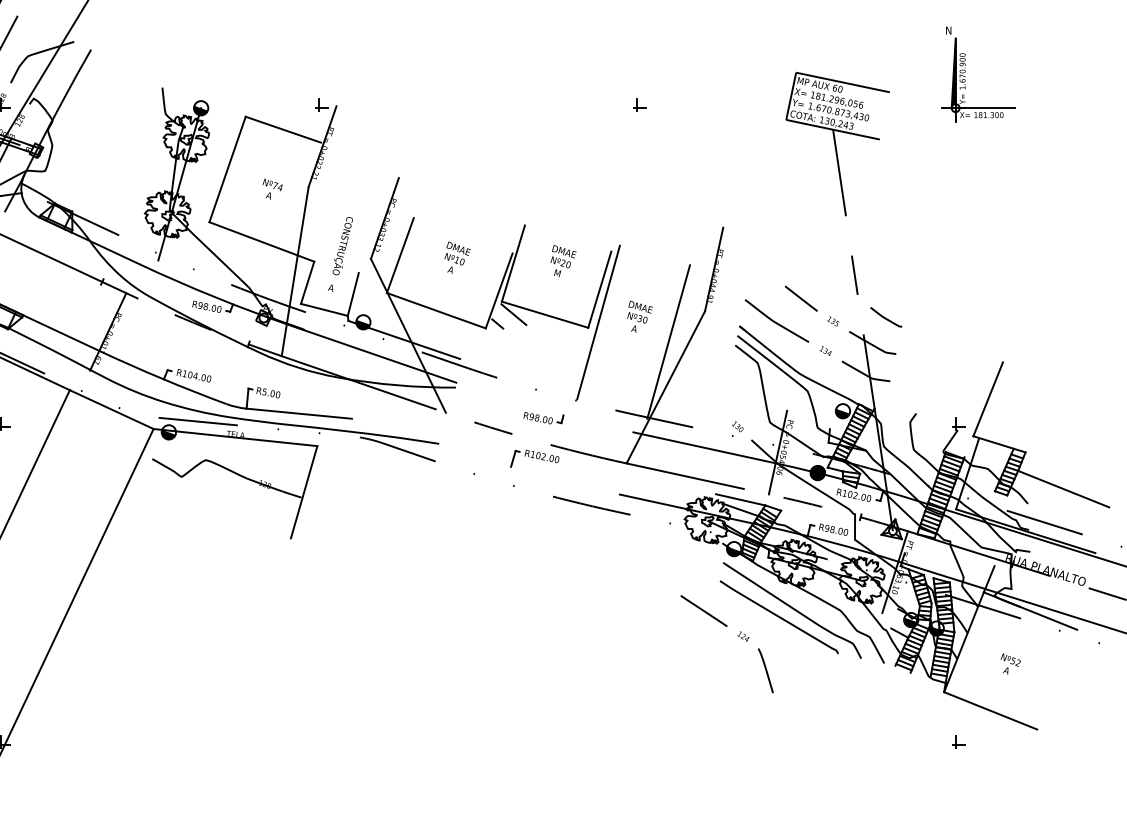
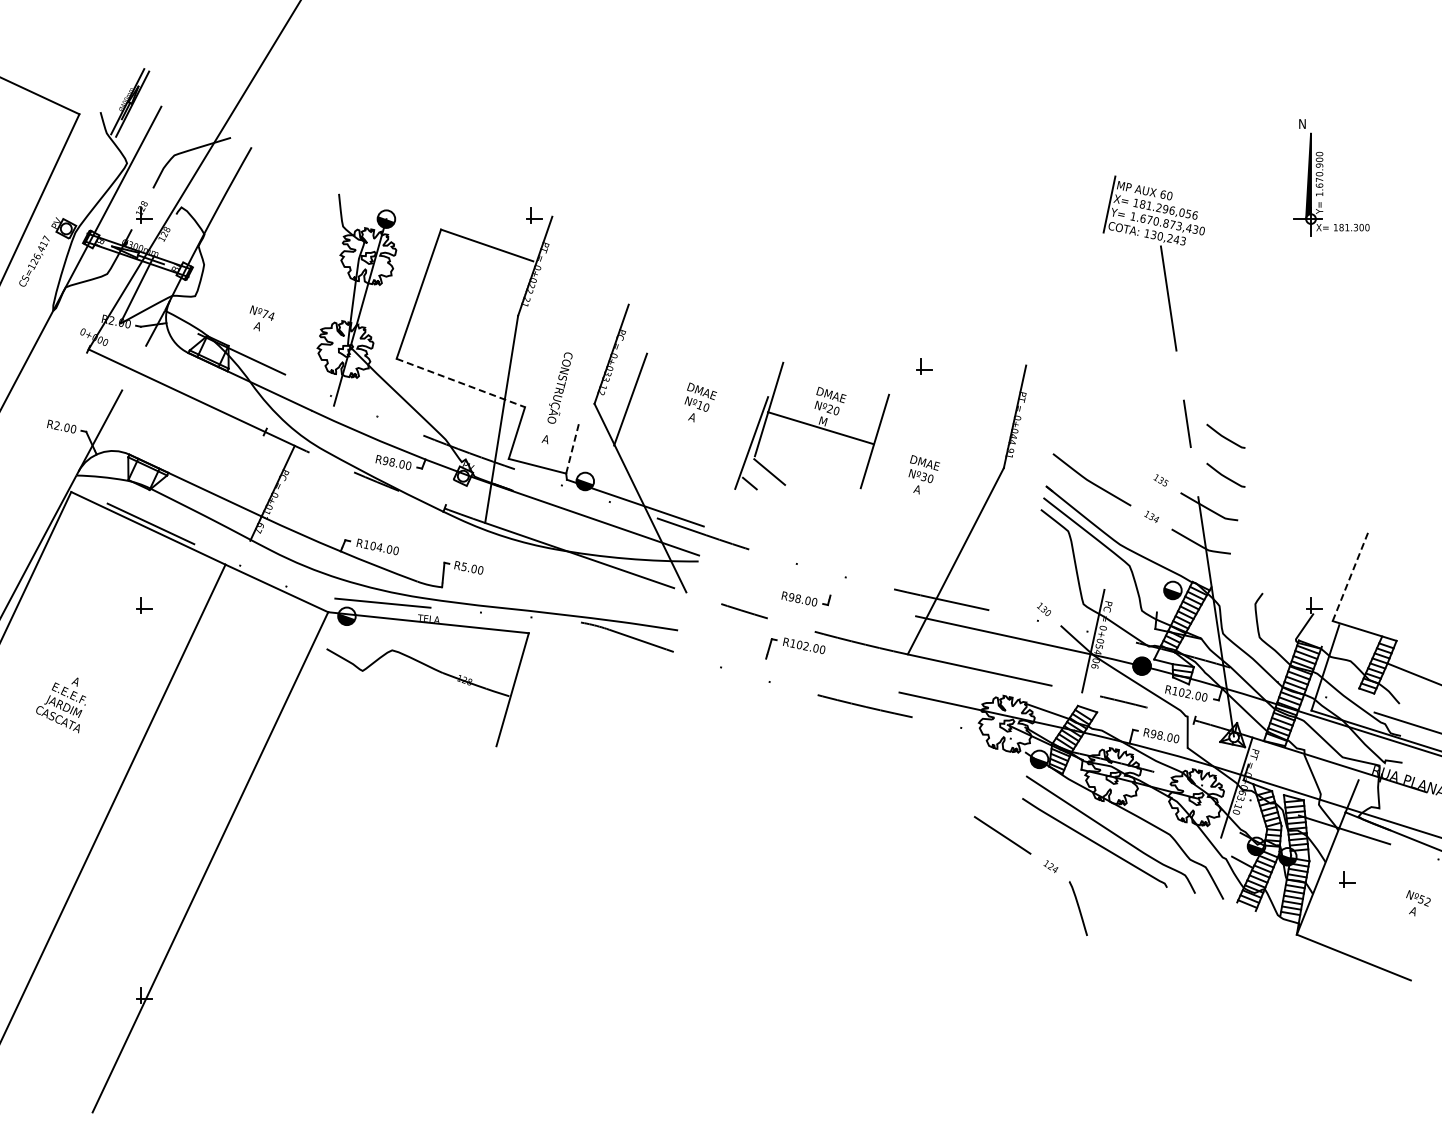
line: (842, 82) -> (1172, 187), removed
part: (640, 105) -> (924, 366), moved
line: (987, 108) -> (1349, 219), removed
line: (832, 129) -> (1160, 245), removed
text: (272, 189) -> (261, 318), moved
line: (261, 242) -> (460, 383), solid -> dashed
curve: (885, 285) -> (1224, 436), added
line: (353, 293) -> (573, 446), solid -> dashed
line: (801, 298) -> (1121, 452), removed
line: (436, 310) -> (674, 466), removed
line: (544, 314) -> (820, 428), moved
line: (598, 322) -> (873, 481), removed
line: (668, 341) -> (959, 505), removed
line: (987, 399) -> (1350, 575), solid -> dashed
line: (299, 413) -> (506, 593), removed
line: (740, 499) -> (1047, 698), removed
text: (1010, 664) -> (1418, 903), moved
part: (958, 741) -> (1347, 879), moved

